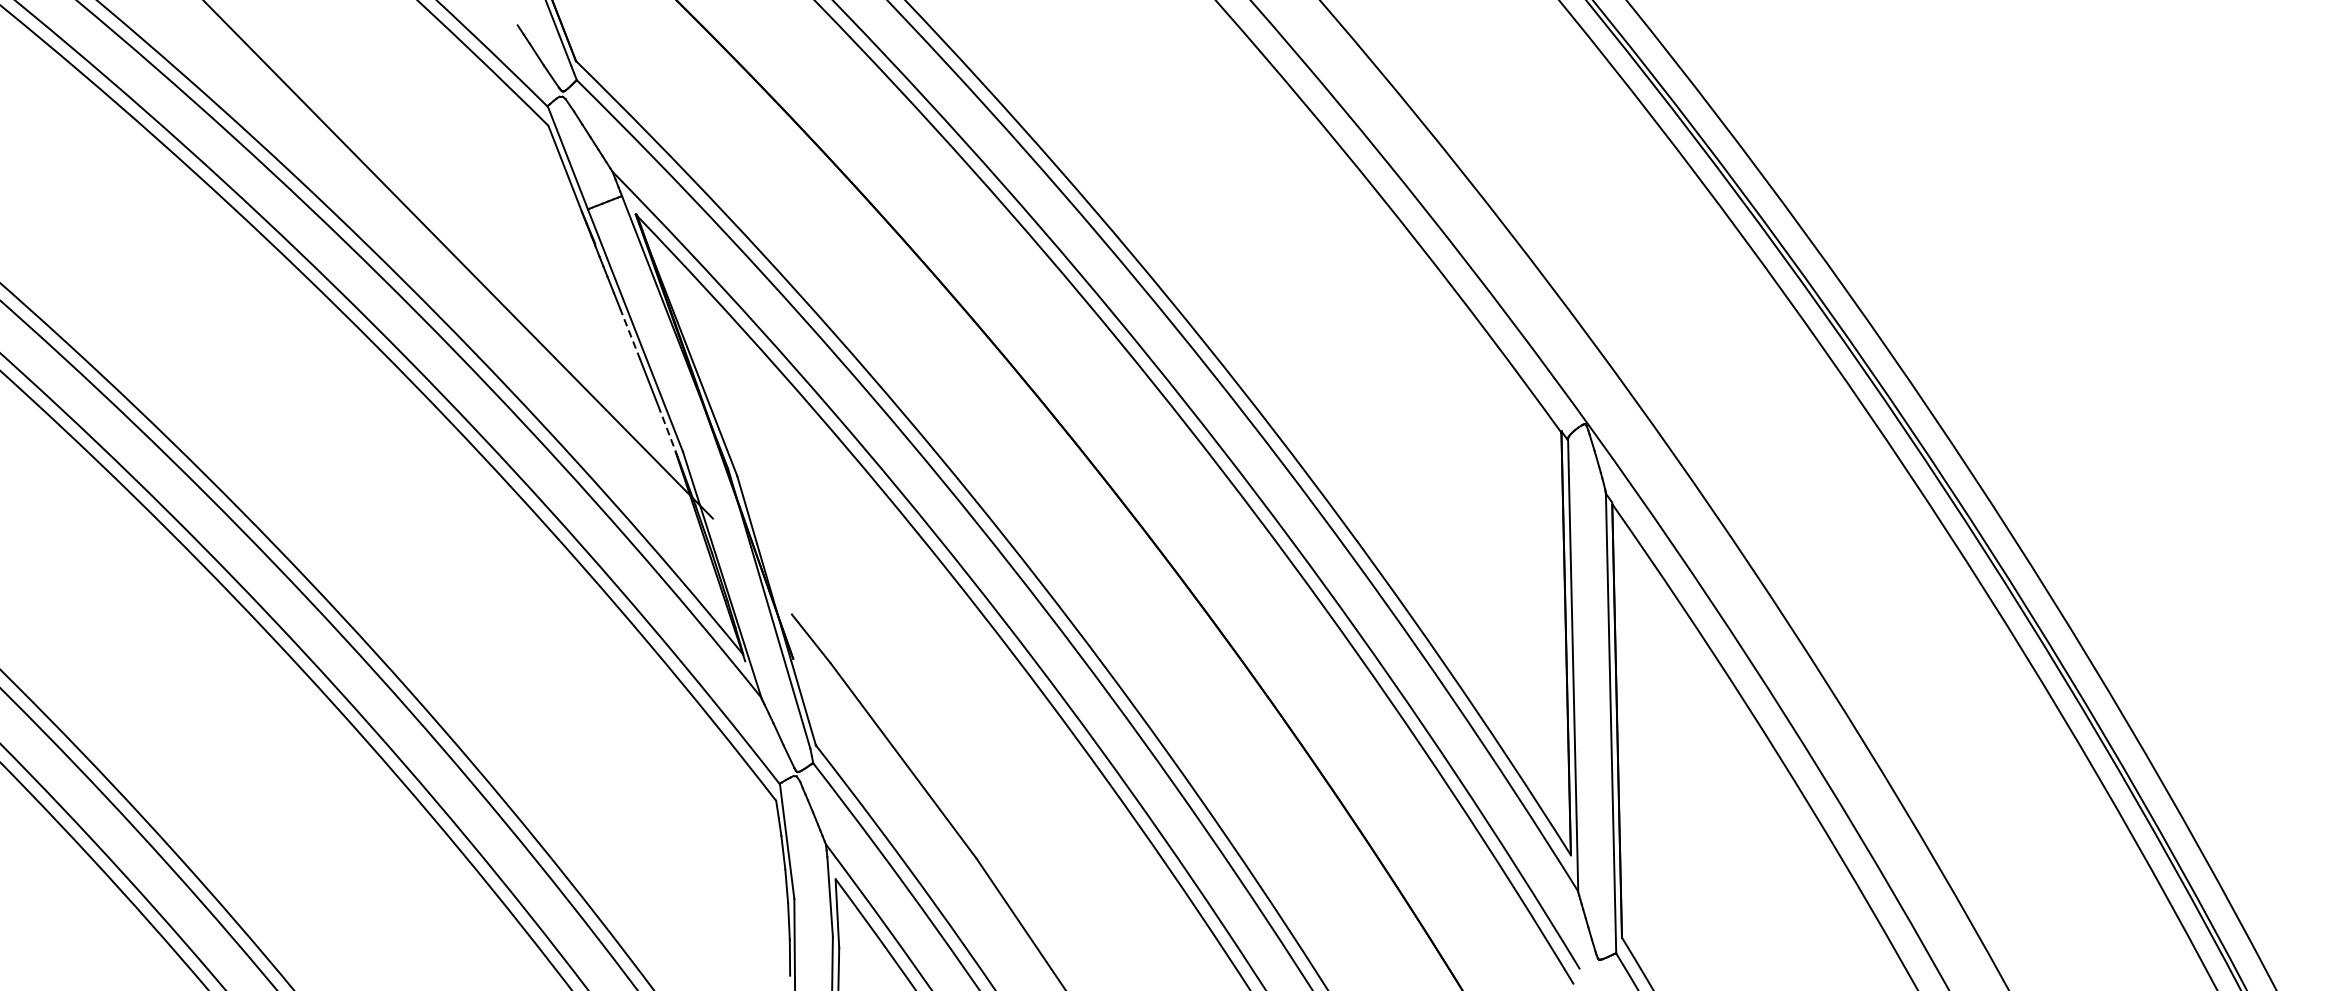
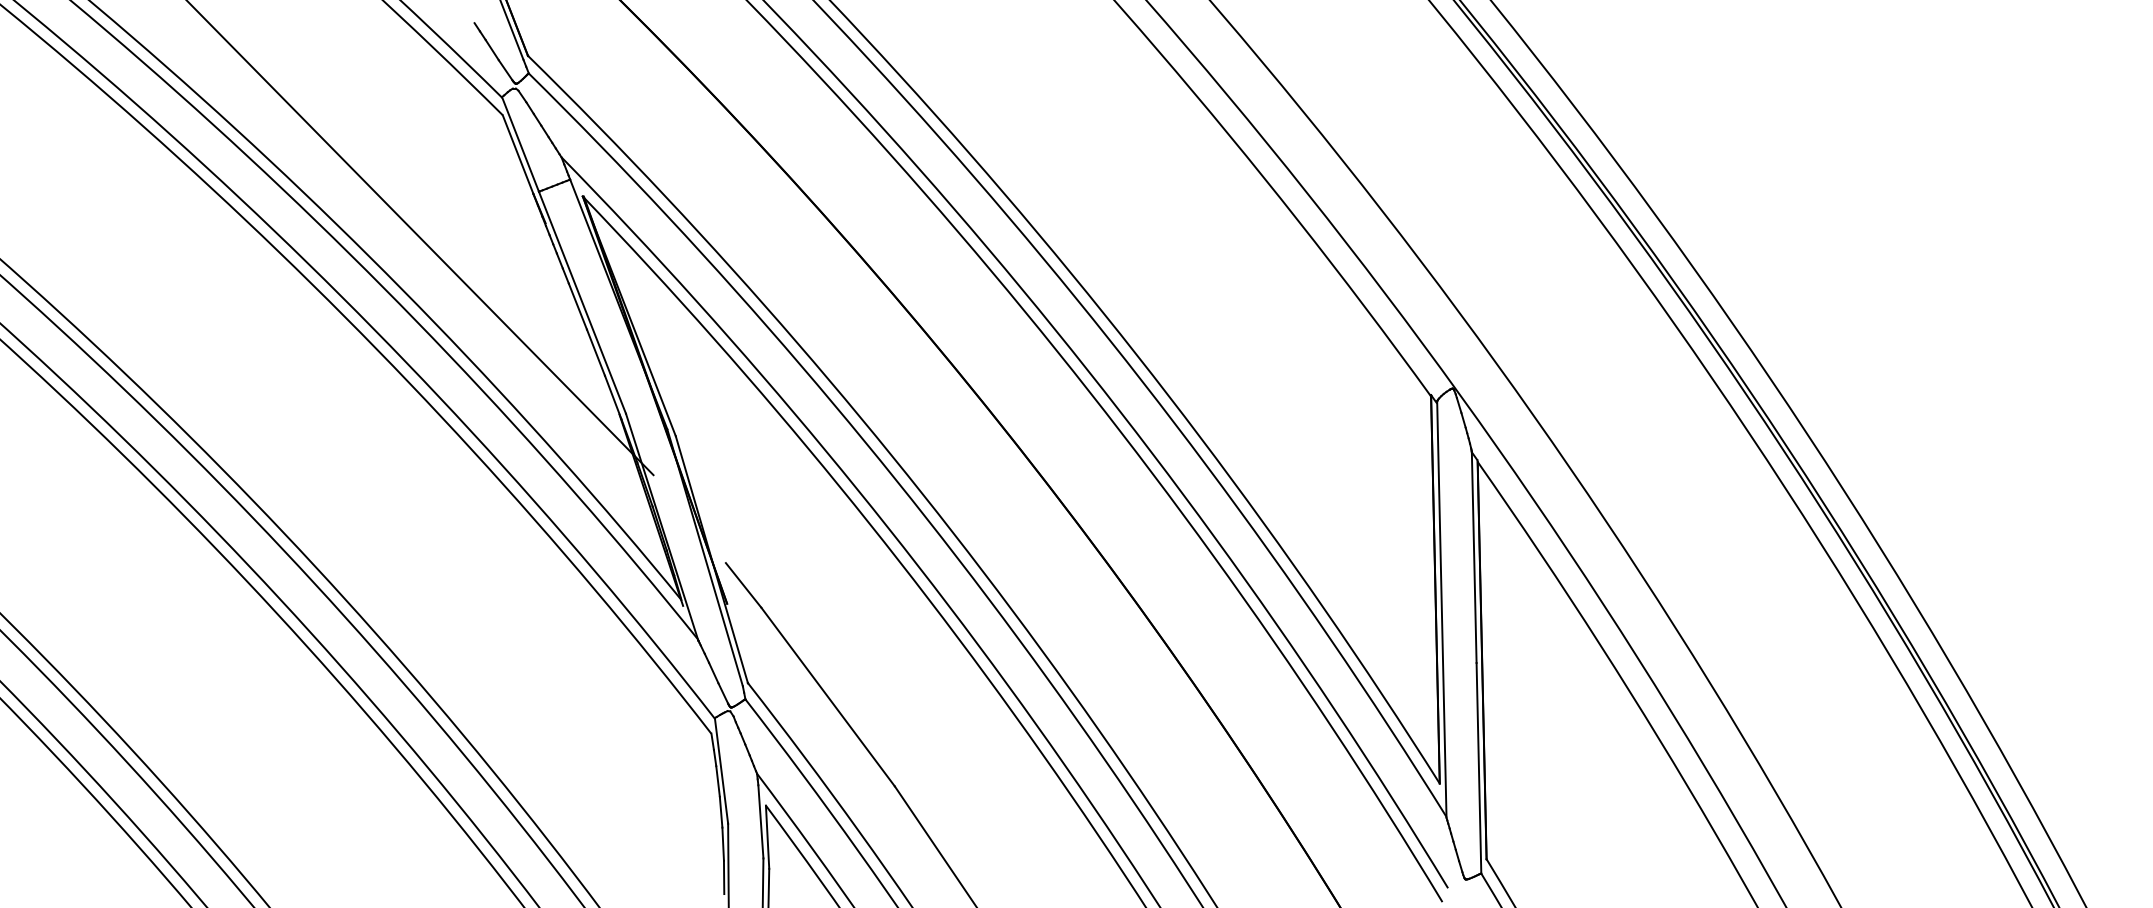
line: (629, 334) -> (577, 306), dashed -> solid
line: (669, 433) -> (613, 397), dashed -> solid

